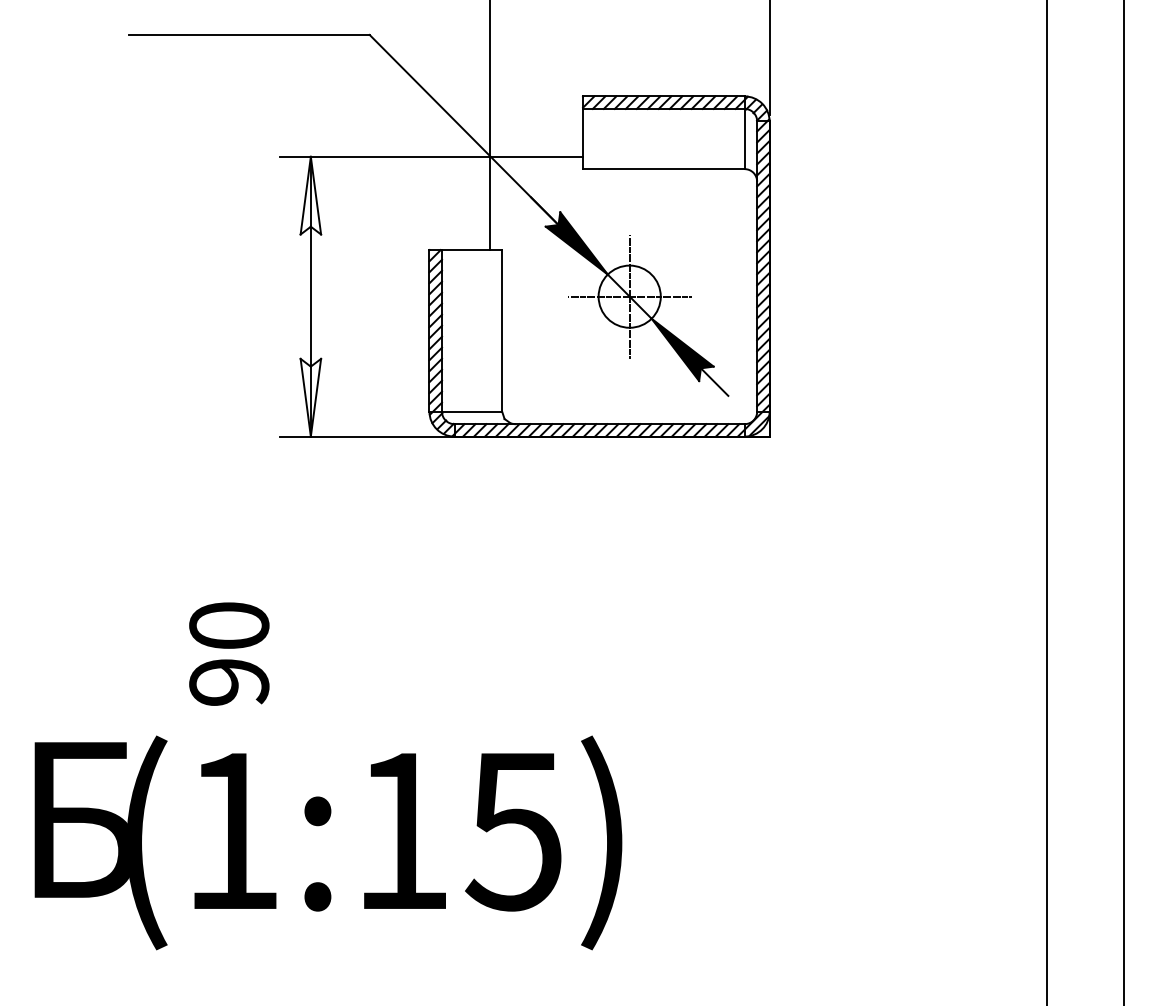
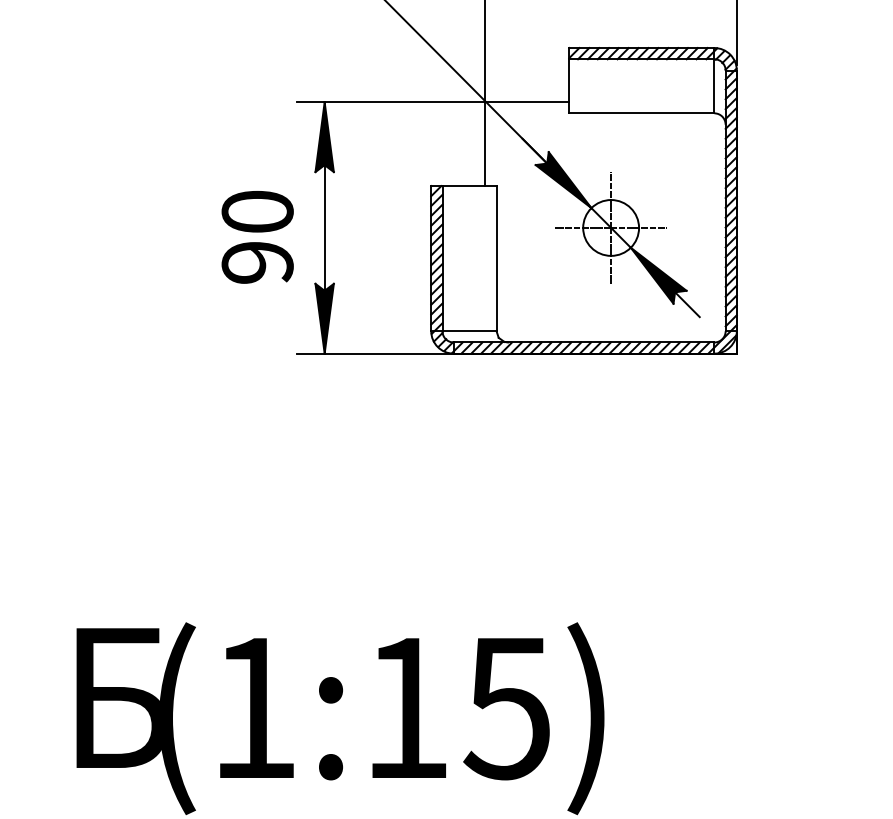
fill: (310, 195) -> (324, 137), added
fill: (310, 397) -> (324, 318), added
text: (229, 653) -> (257, 236), moved

